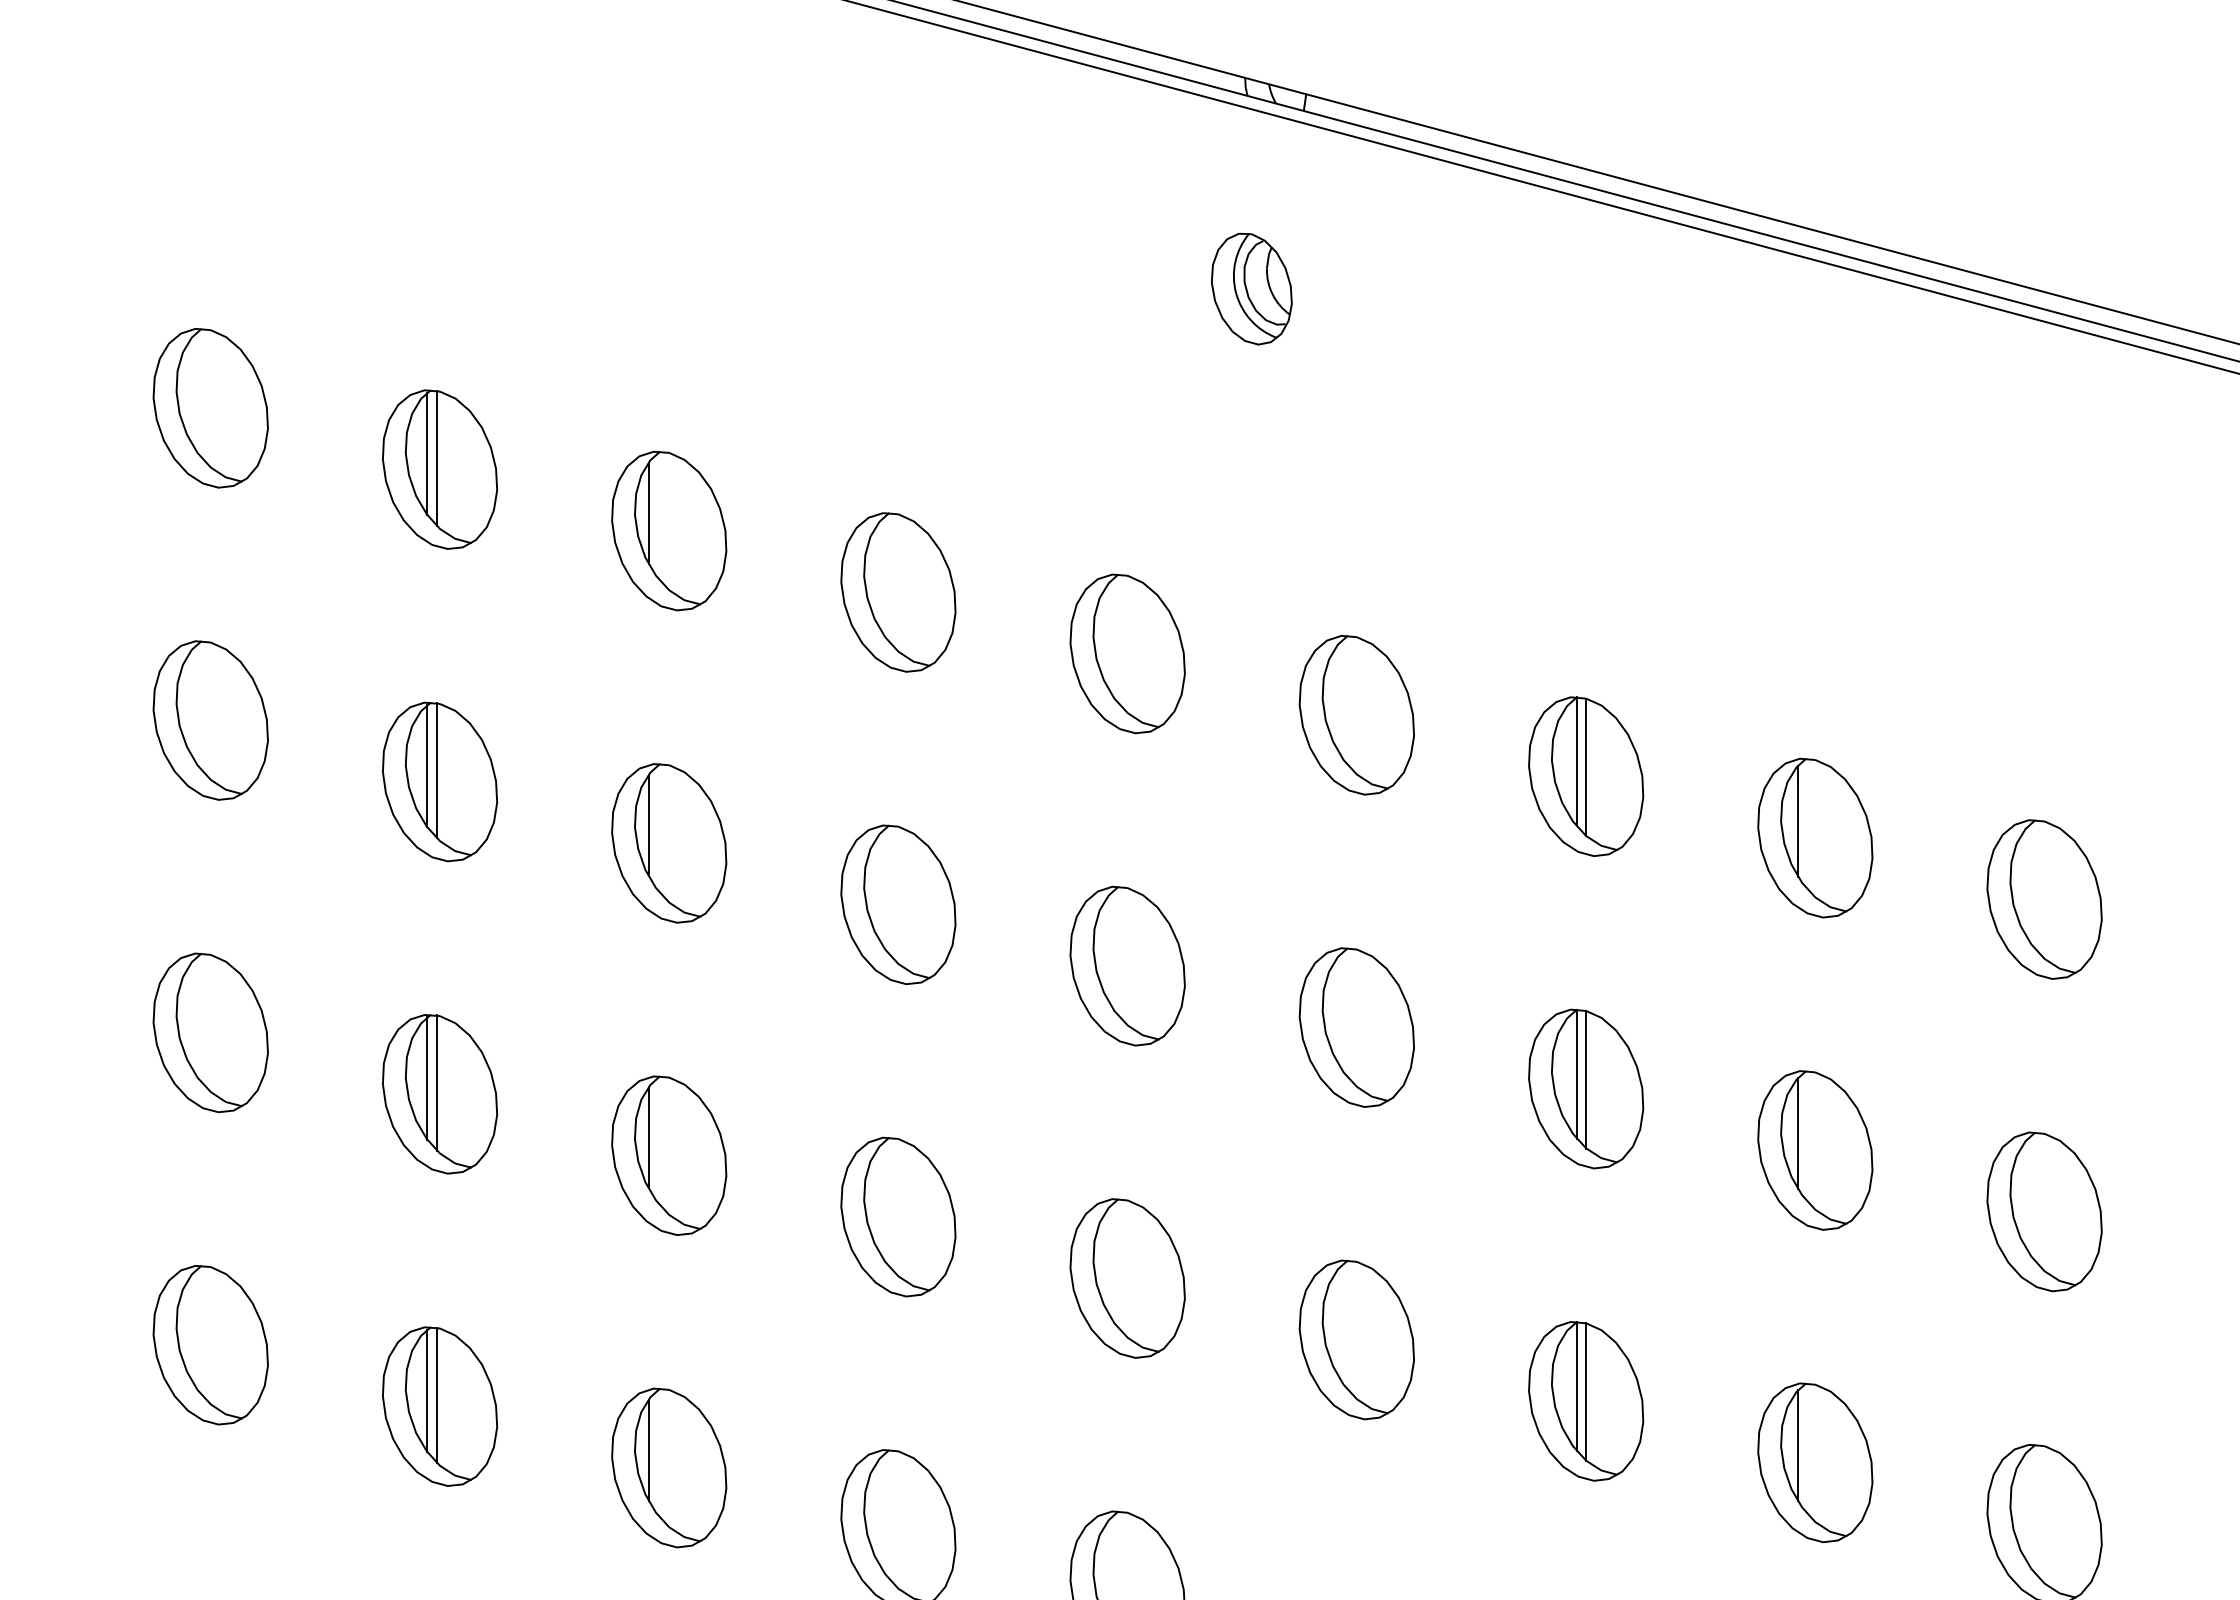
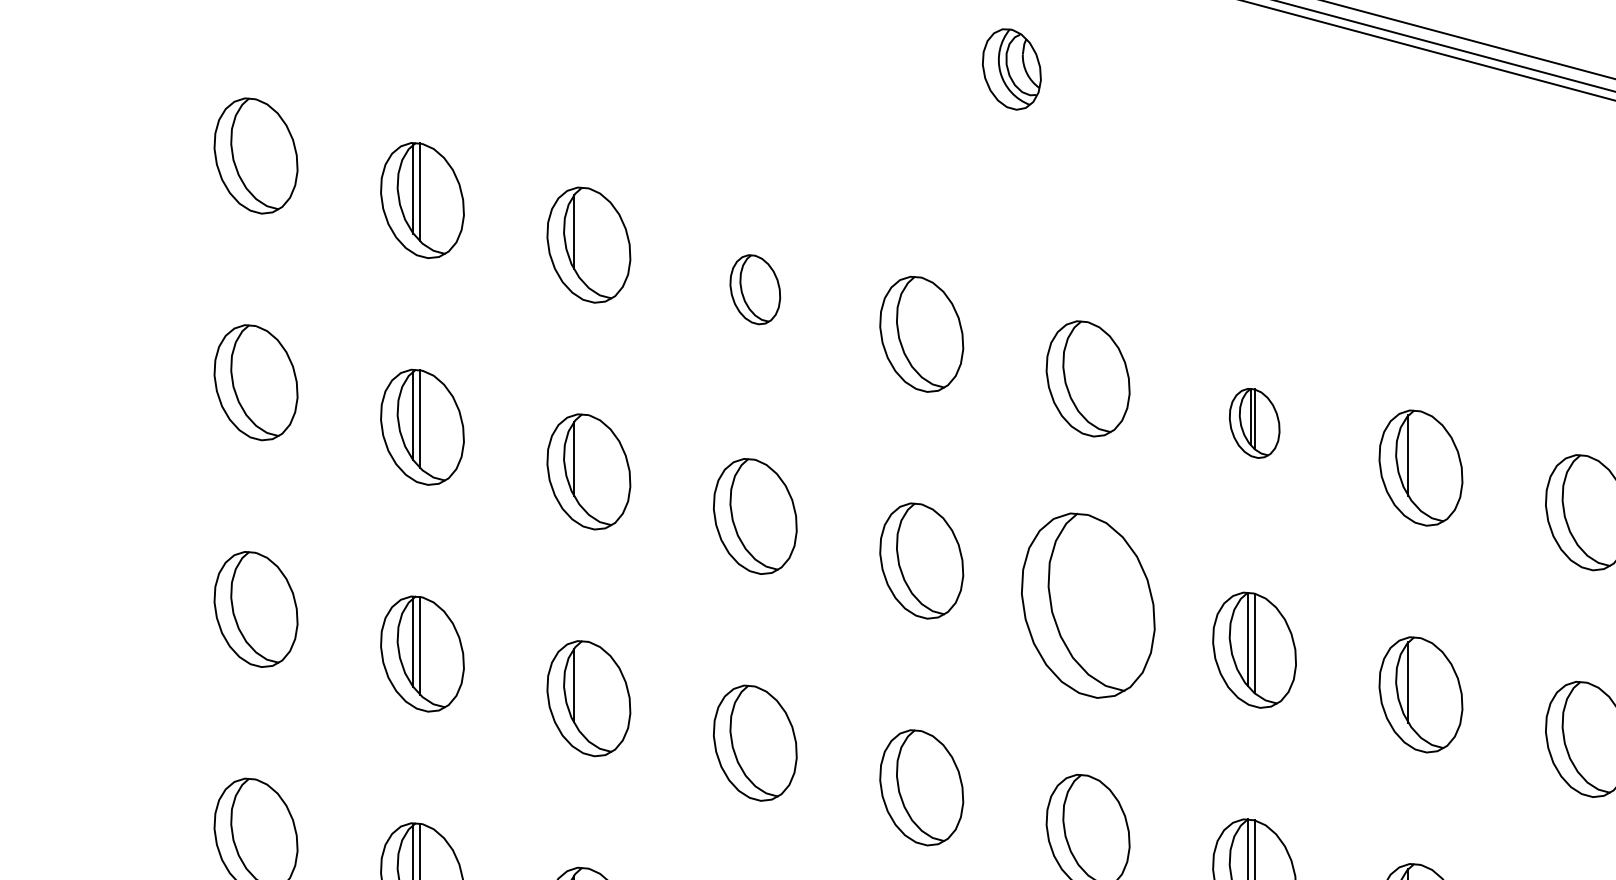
part: (898, 592) -> (755, 289), size x0.6
part: (1586, 776) -> (1254, 423), size x0.6
part: (1356, 1027) -> (1087, 605), size x1.6

